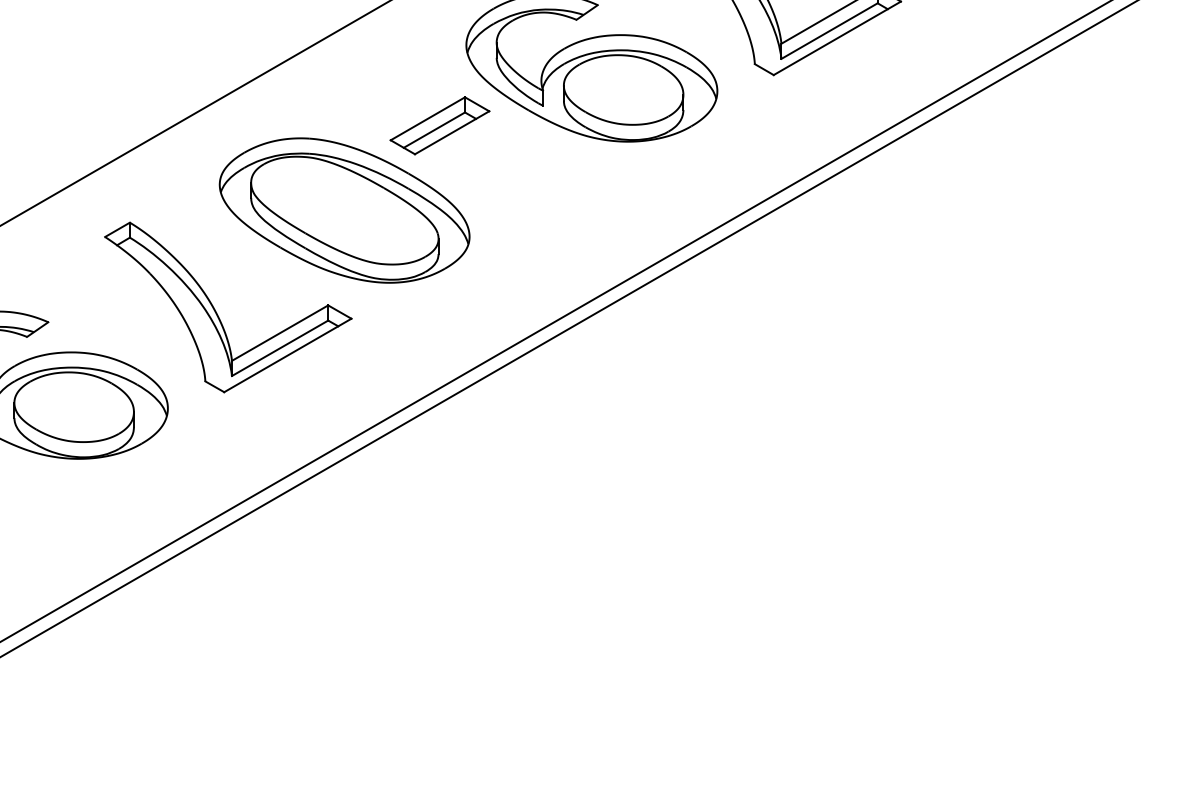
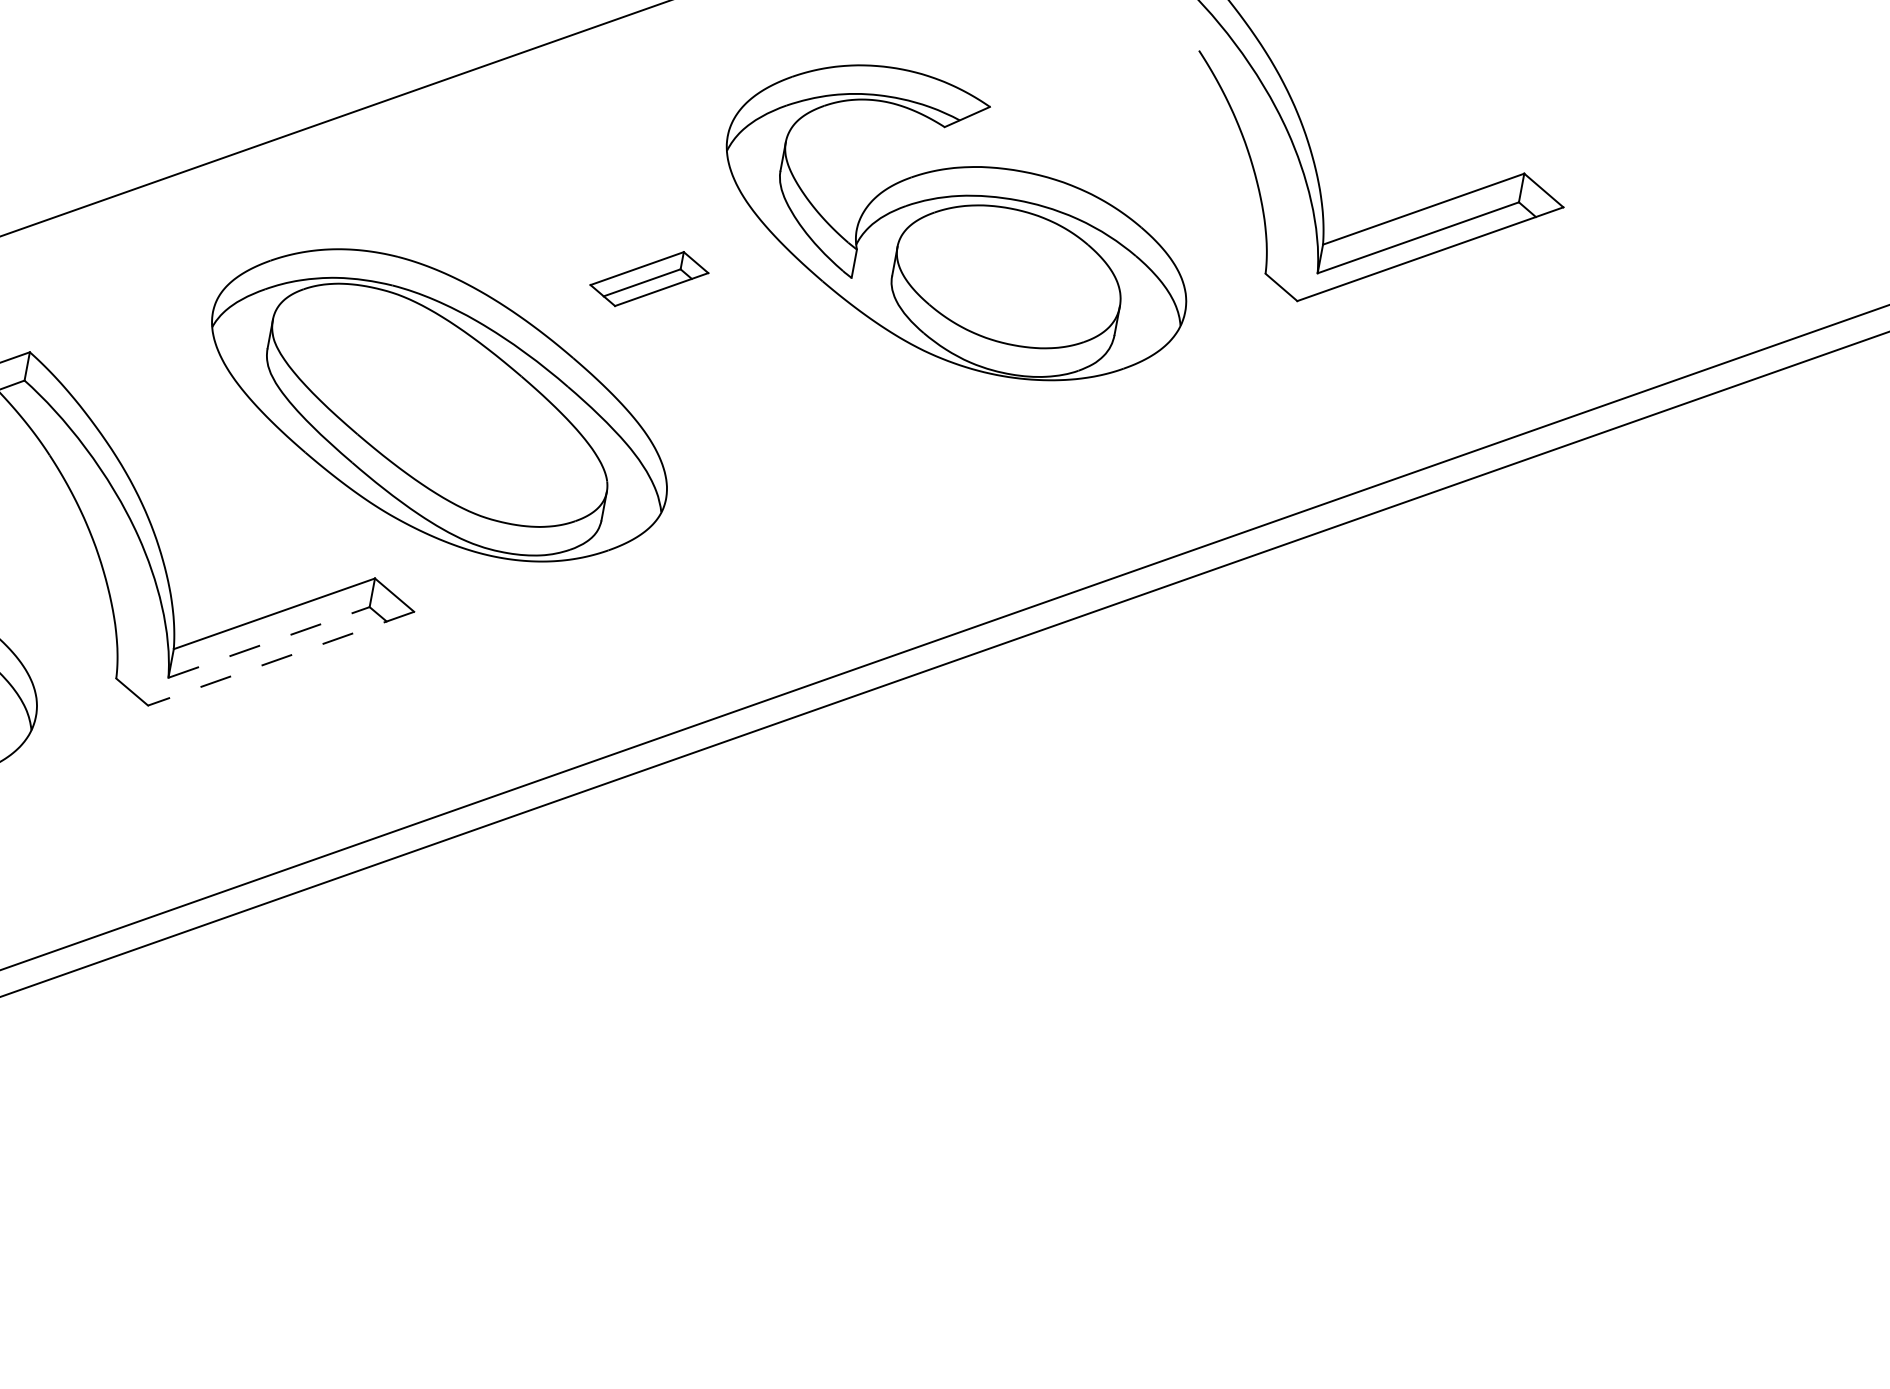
part: (439, 125) -> (648, 278), size x0.6
line: (280, 348) -> (269, 642), solid -> dashed
line: (287, 355) -> (280, 658), solid -> dashed

